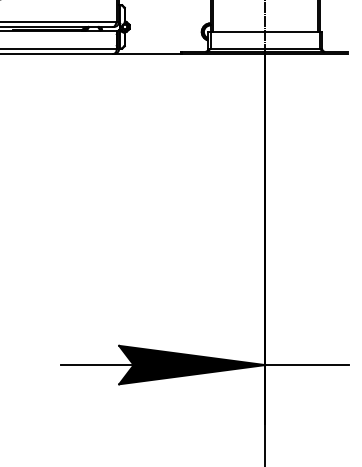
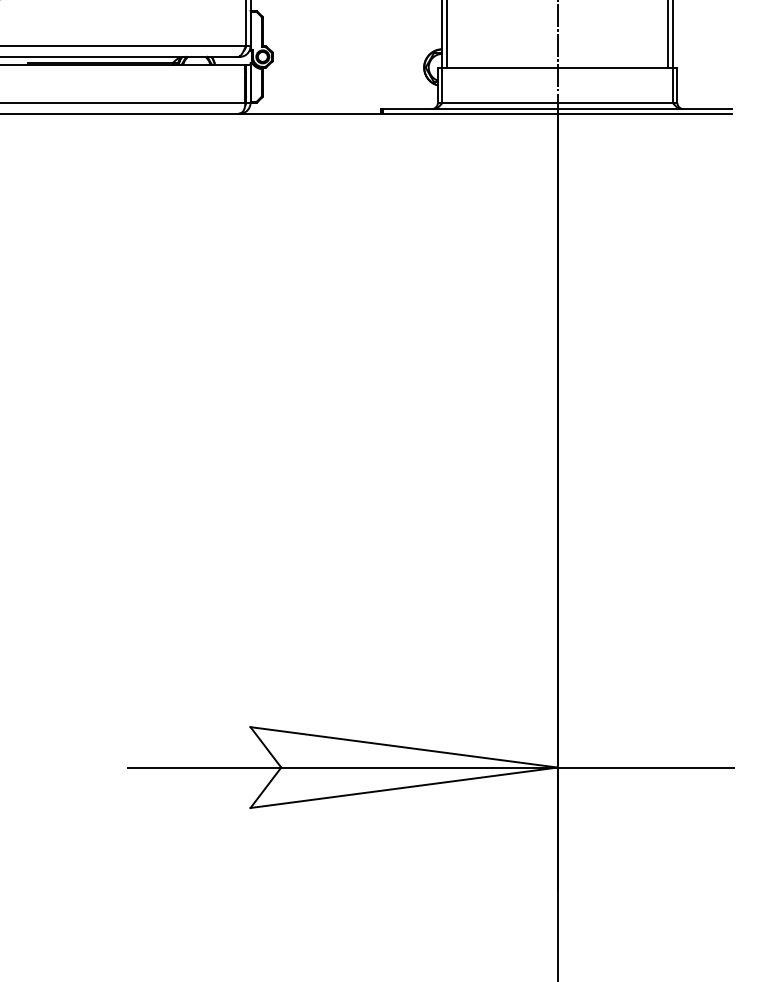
fill: (192, 364) -> (404, 766), removed

